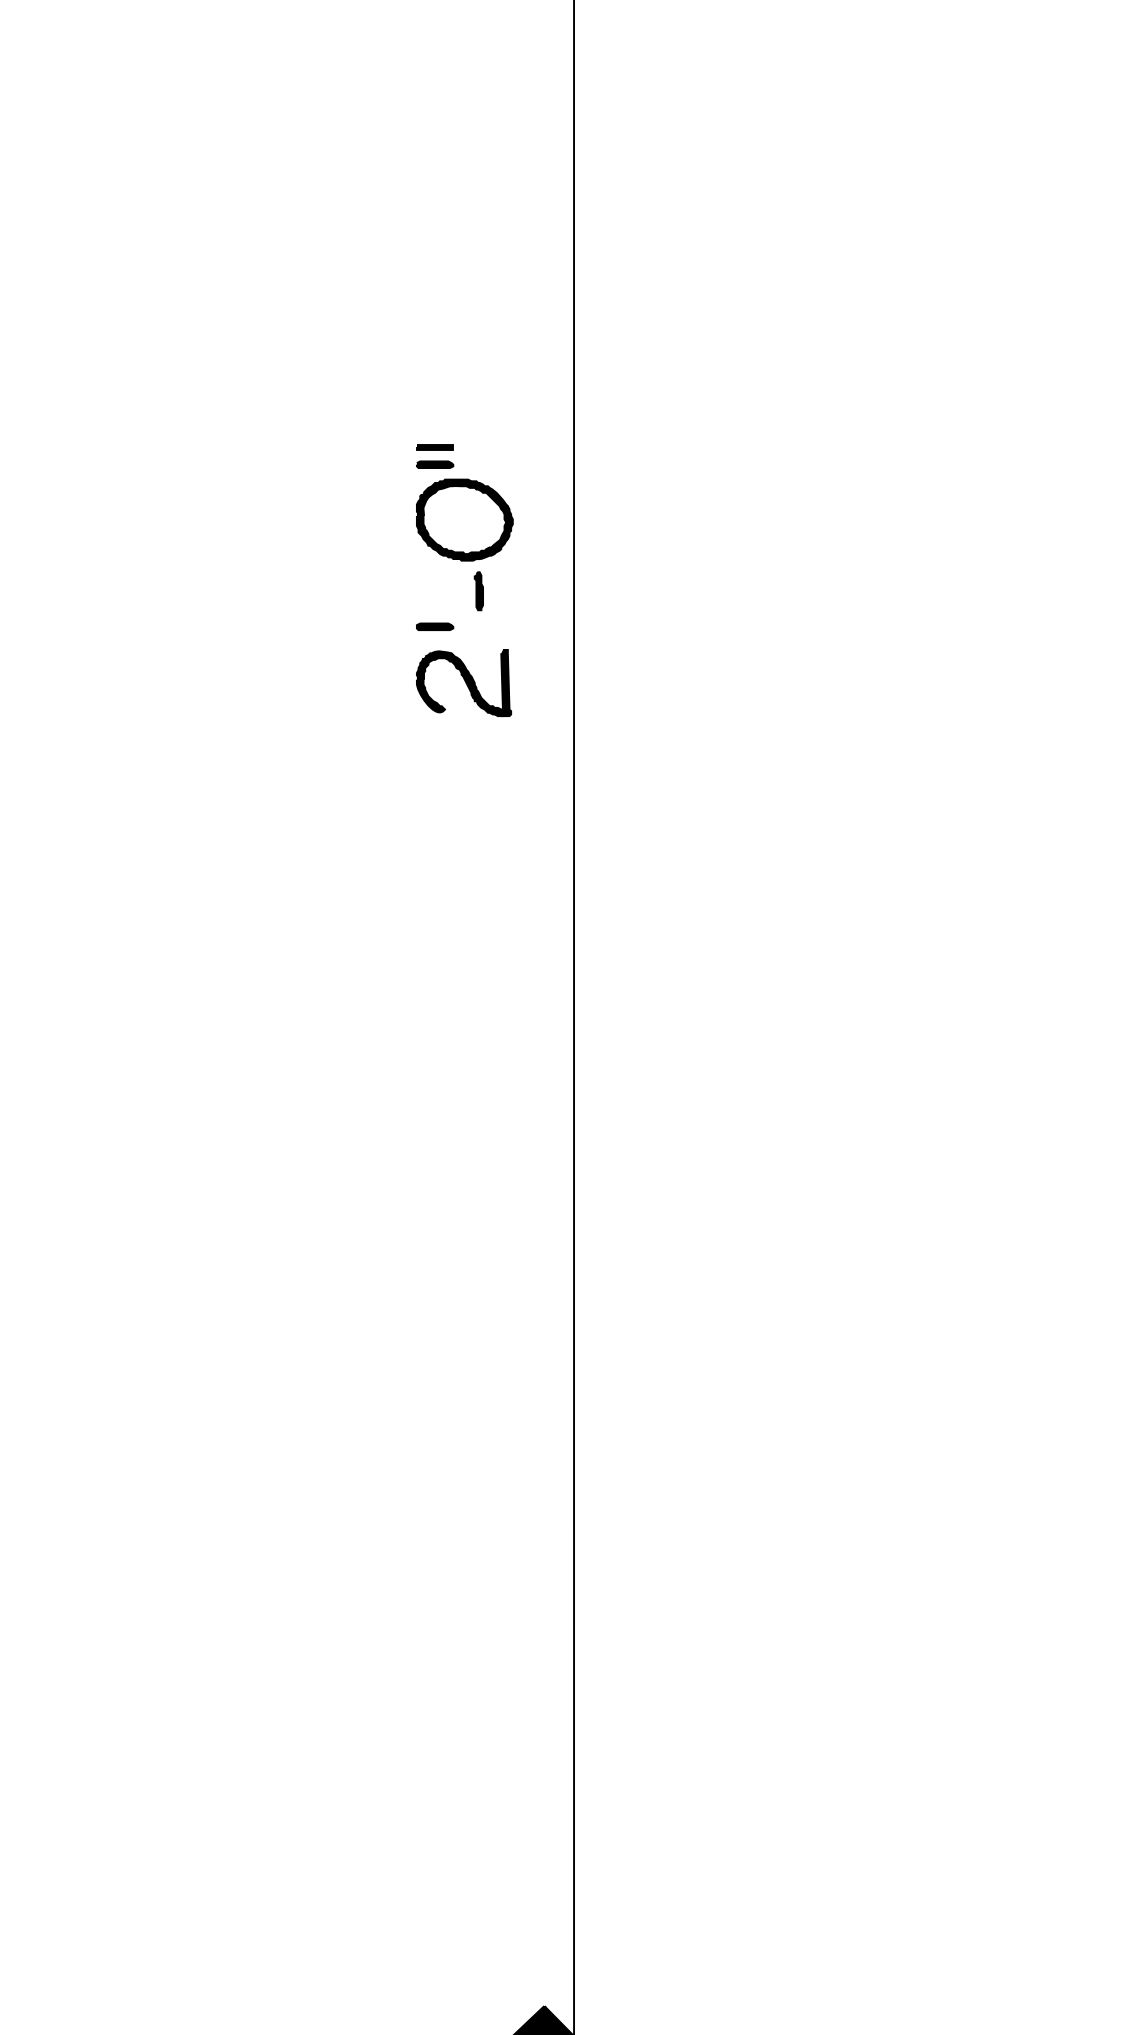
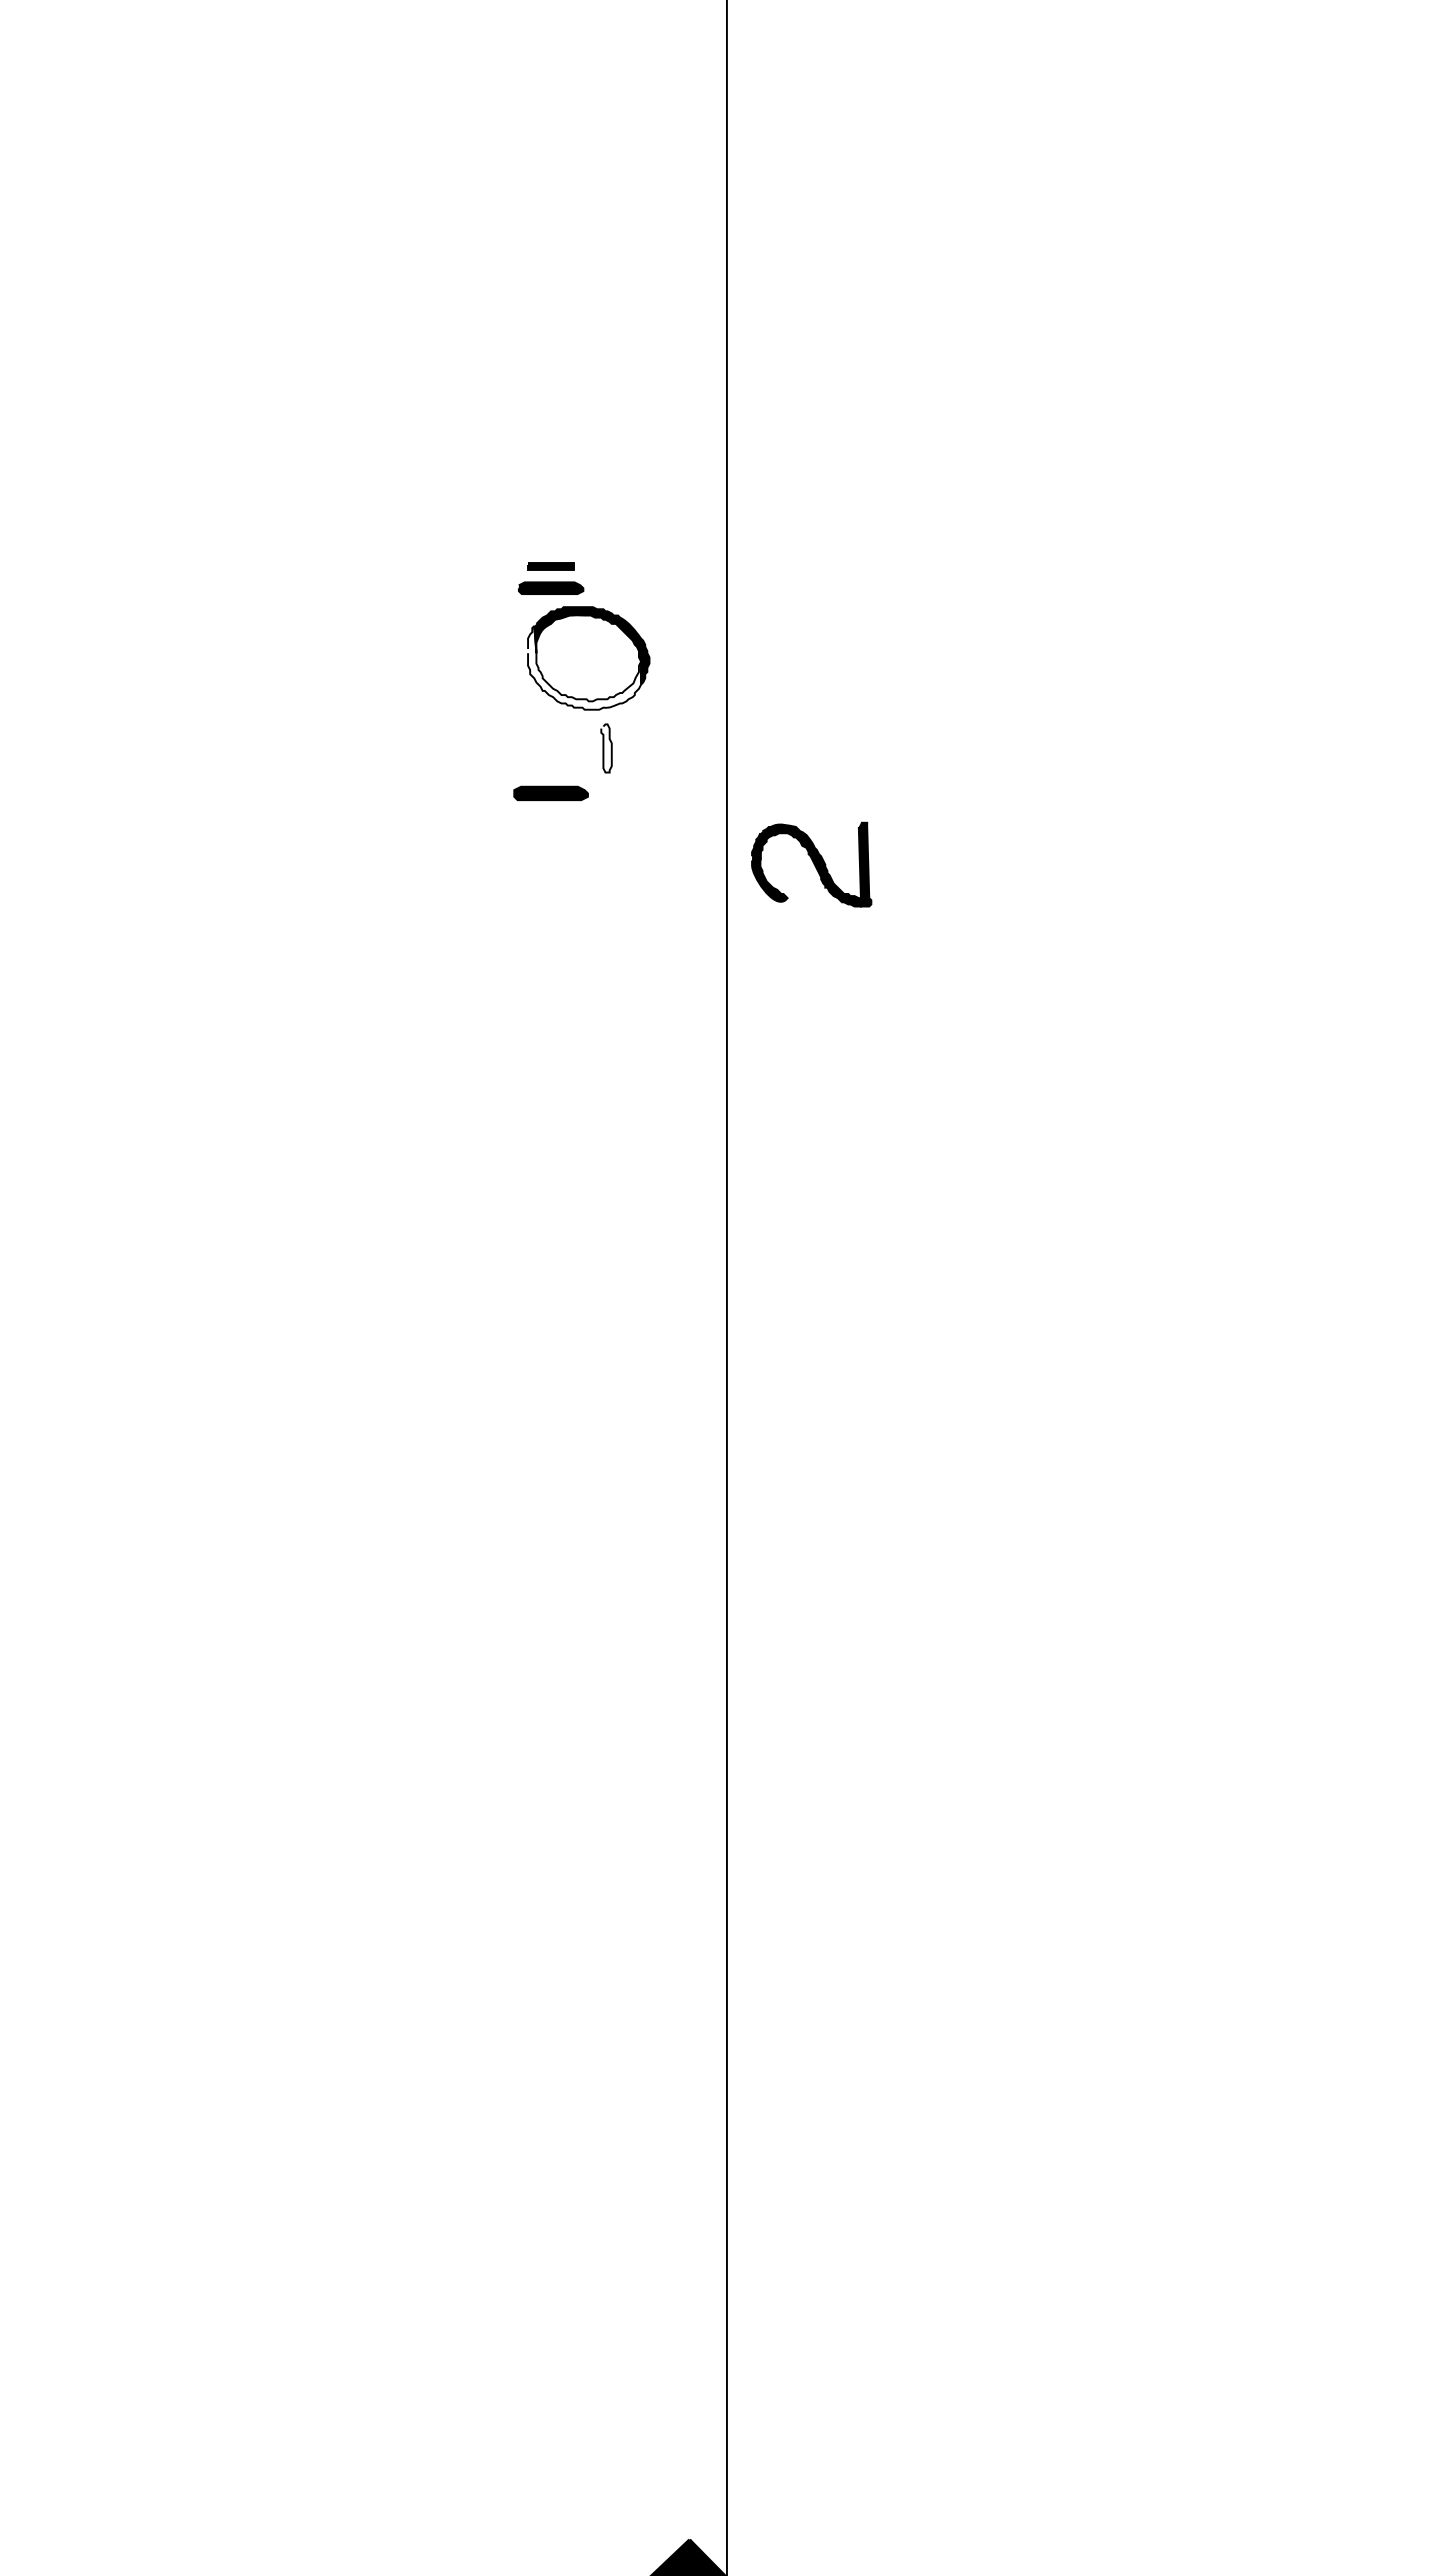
part: (434, 464) -> (550, 588), size x1.4
fill: (461, 527) -> (584, 667), removed
fill: (478, 591) -> (606, 748), removed
part: (434, 626) -> (550, 793), size x1.6
part: (463, 682) -> (811, 864), moved

